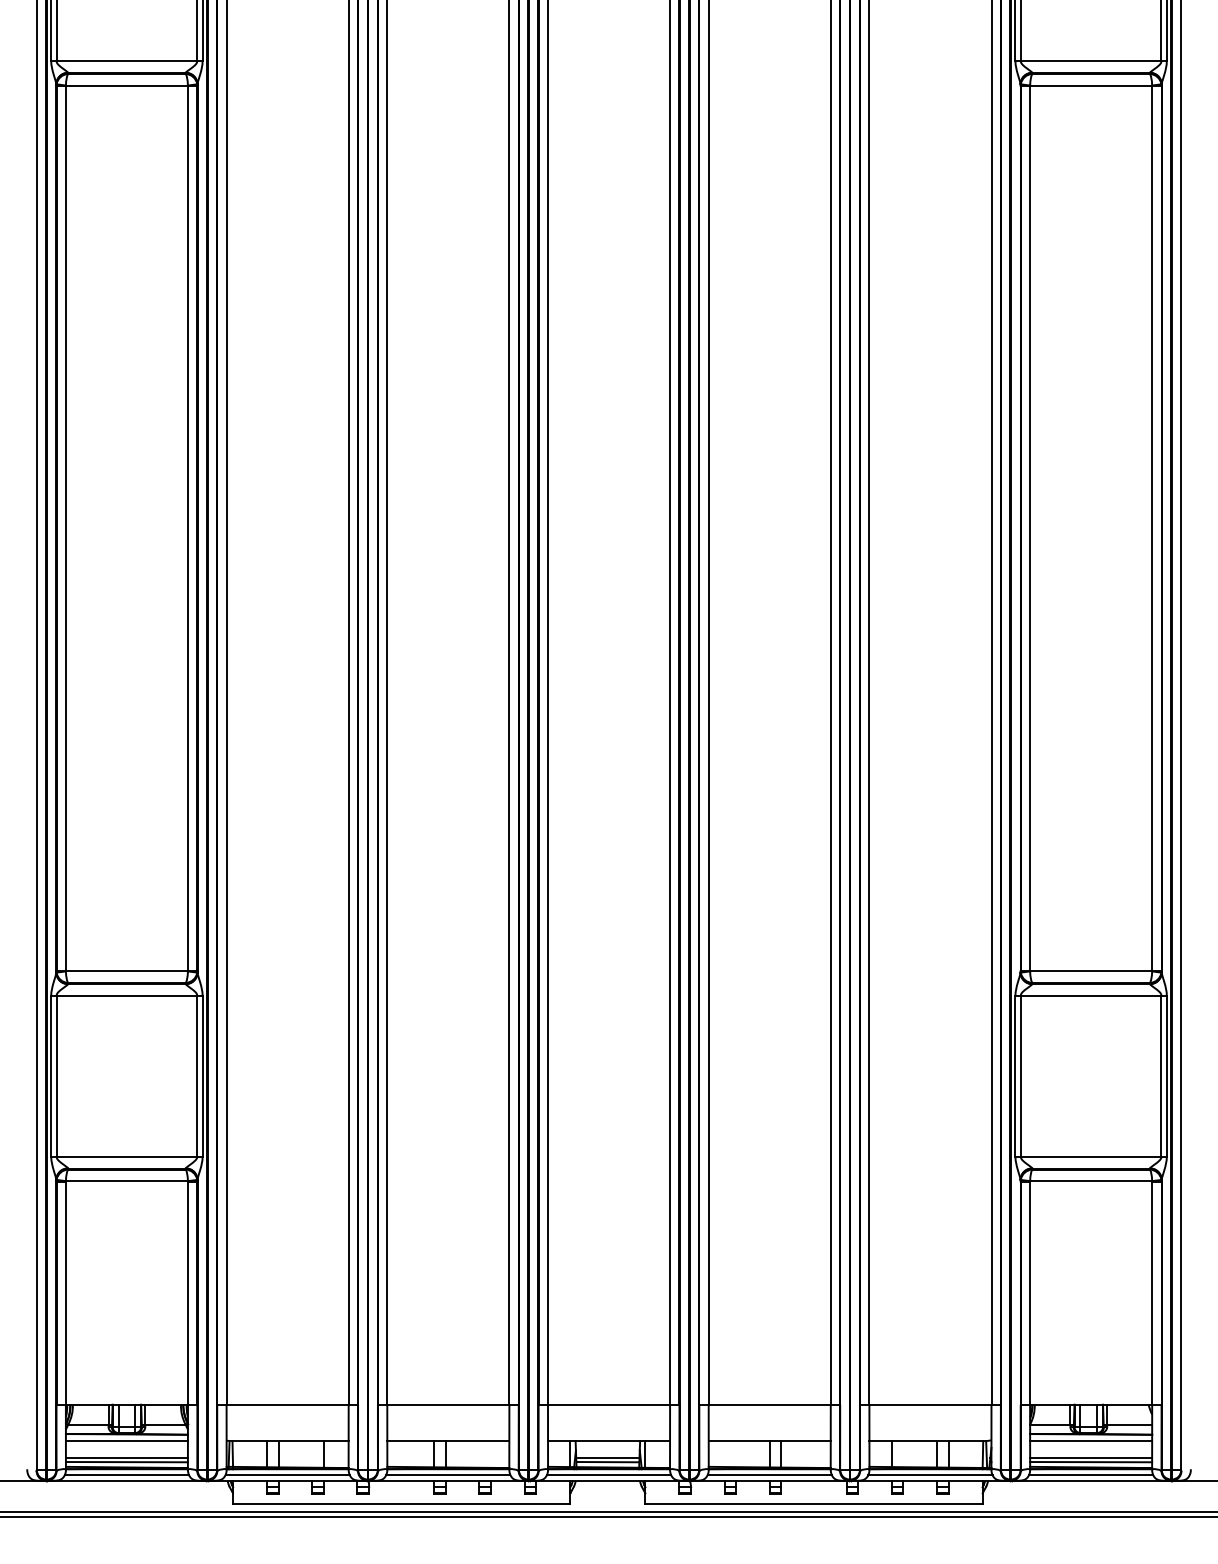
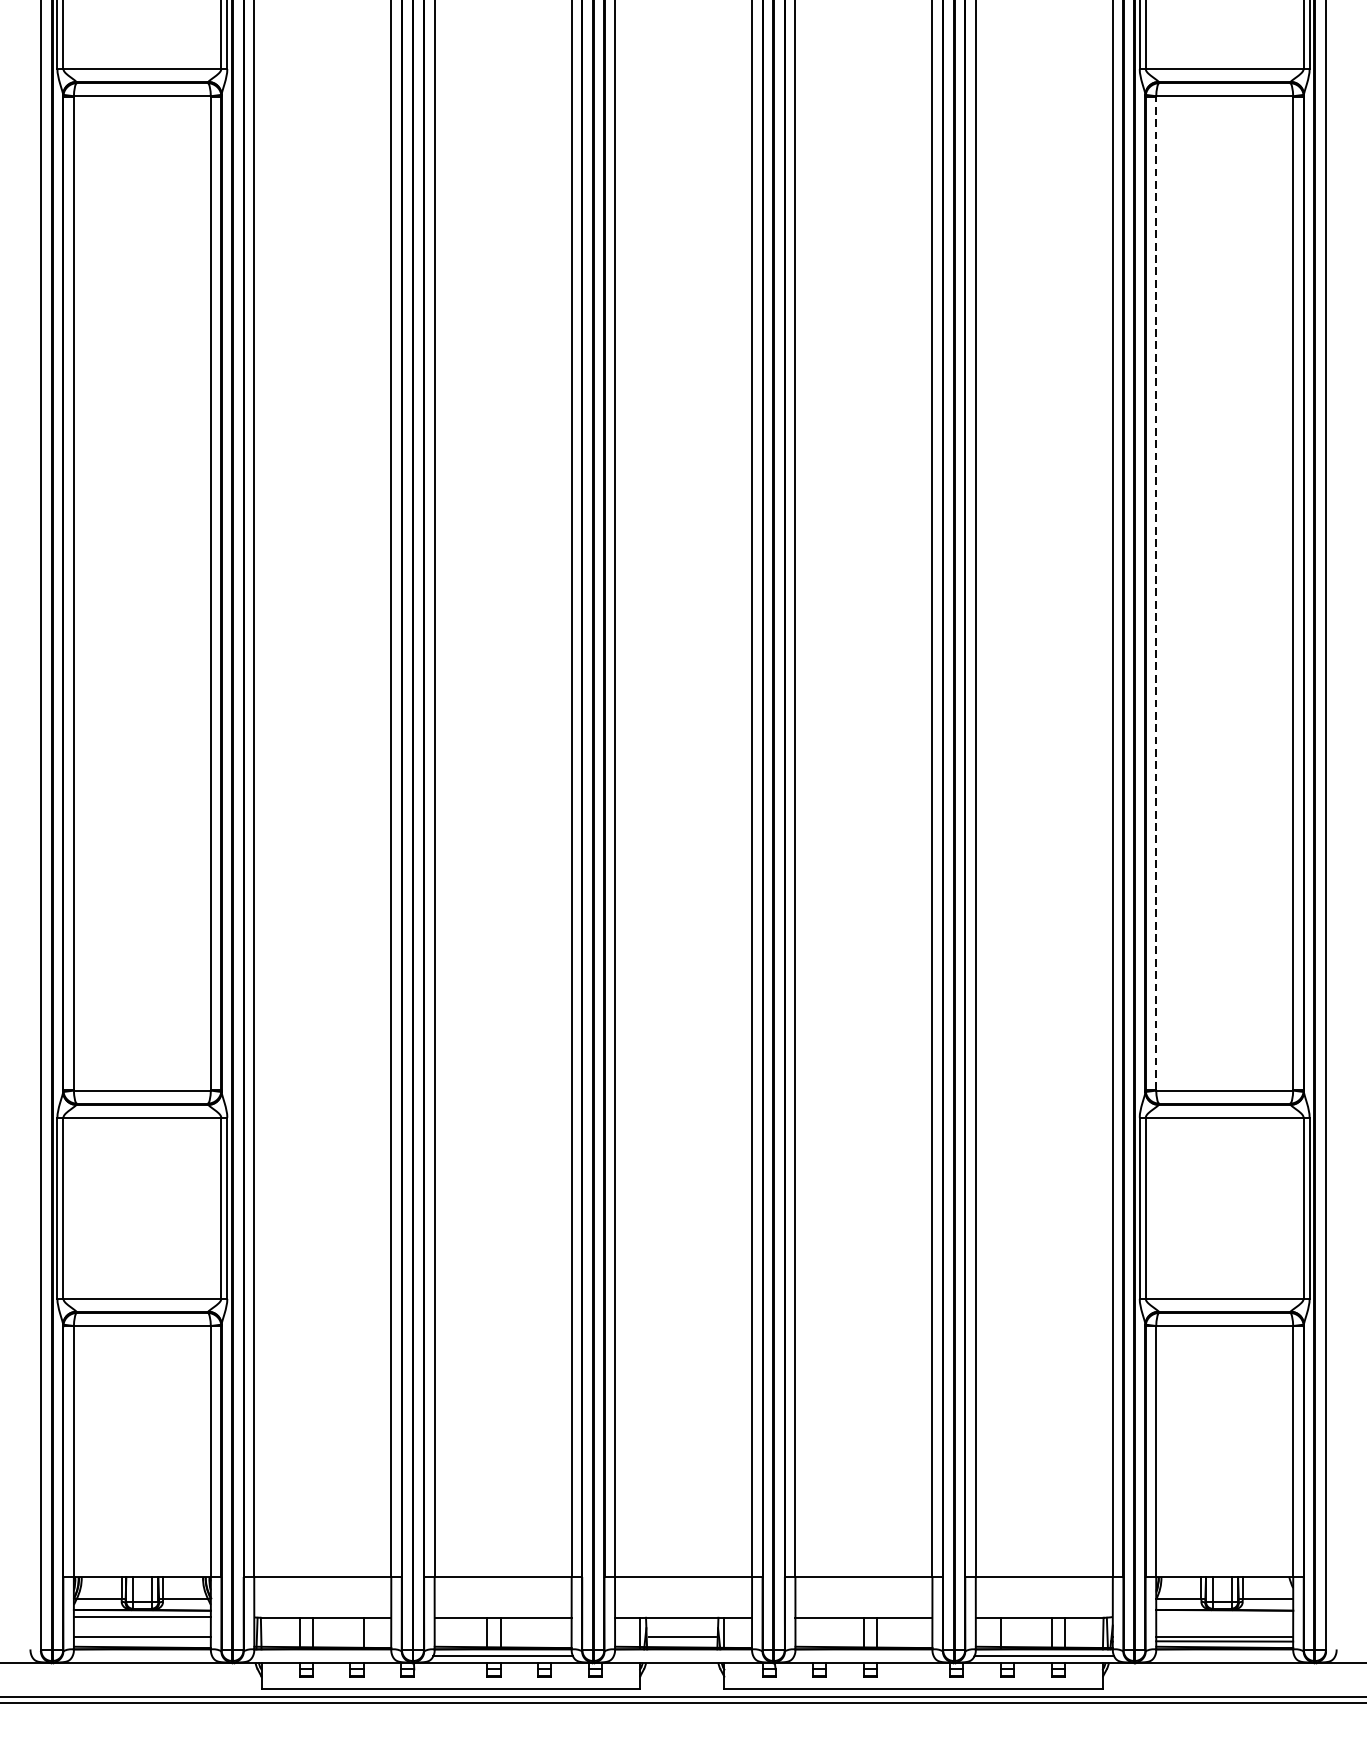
line: (1030, 528) -> (1156, 593), solid -> dashed
line: (1091, 1440) -> (1225, 1617), removed
line: (126, 1462) -> (141, 1641), removed
line: (607, 1462) -> (681, 1641), removed
line: (126, 1475) -> (141, 1656), removed
line: (287, 1475) -> (322, 1656), removed
line: (608, 1475) -> (682, 1656), removed
line: (769, 1475) -> (863, 1656), removed
line: (1091, 1475) -> (1225, 1656), removed

